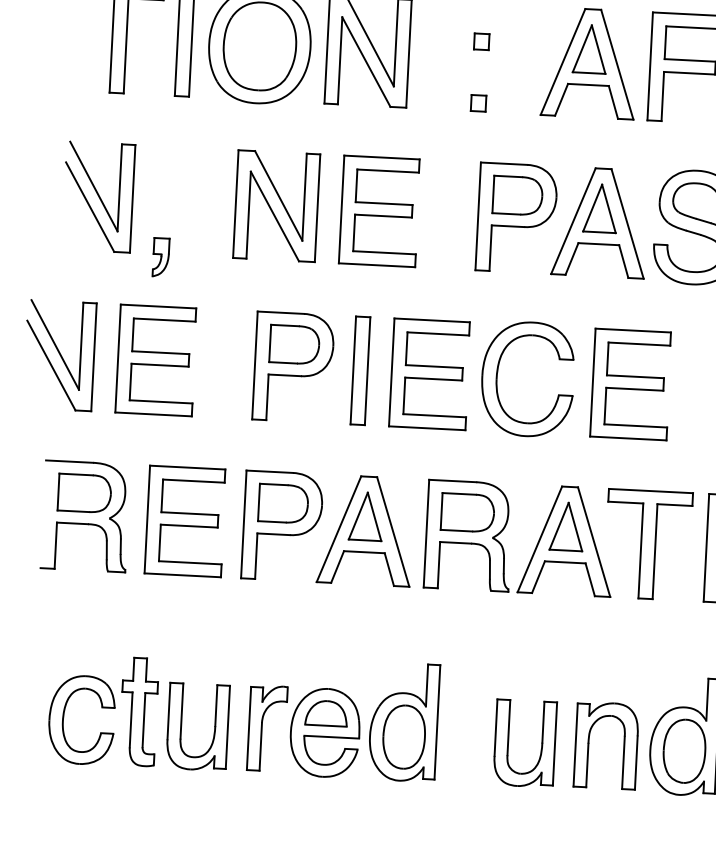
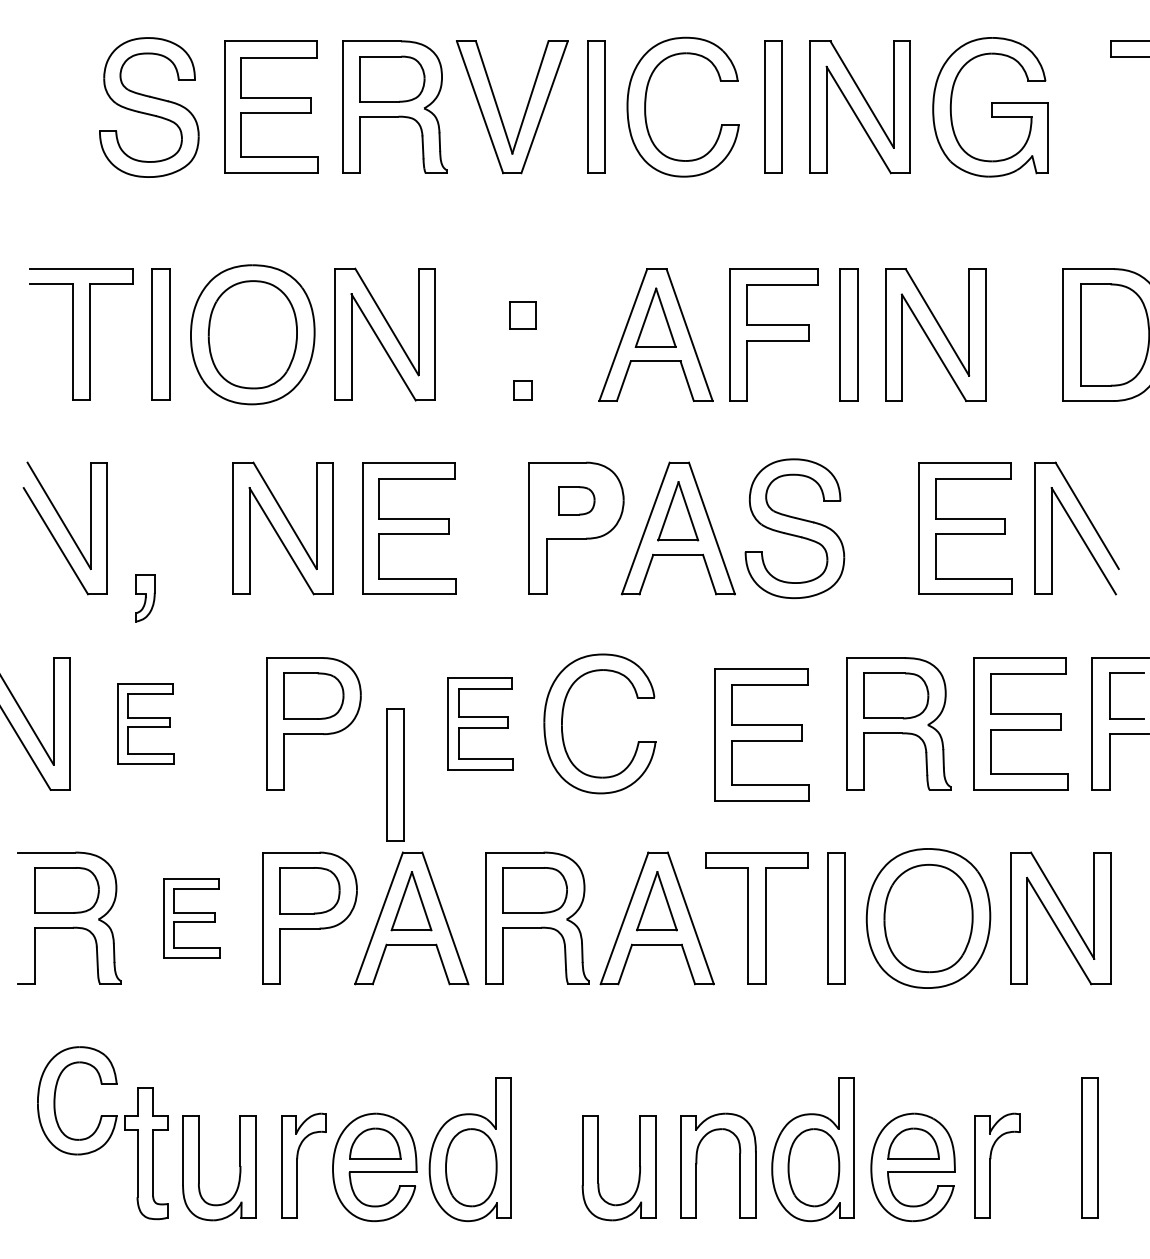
part: (481, 41) -> (522, 315), size x1.4
part: (517, 195) -> (576, 500), size x0.6
part: (155, 360) -> (145, 723), size x0.6
part: (360, 370) -> (395, 774), moved
part: (430, 373) -> (480, 723), size x0.7
part: (630, 384) -> (761, 734), moved
part: (185, 521) -> (191, 918), size x0.6
part: (63, 718) -> (55, 1100), moved

